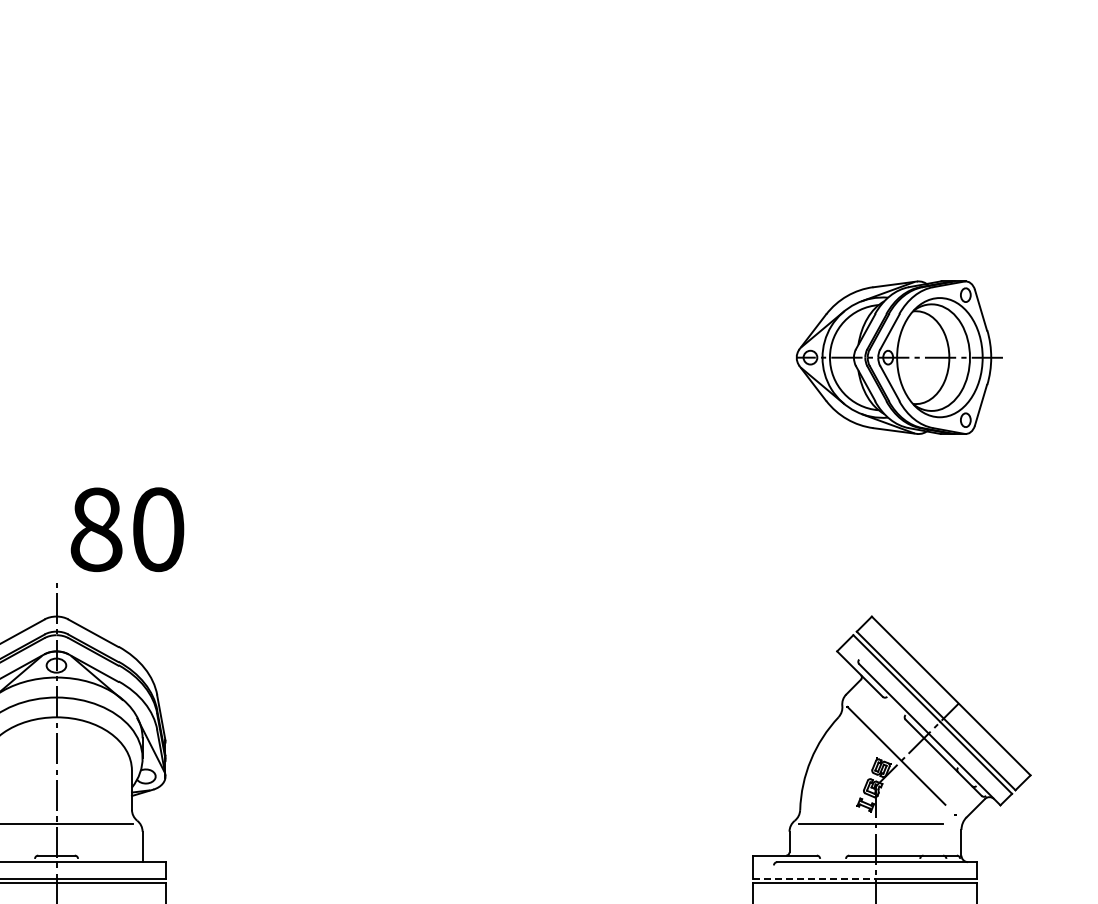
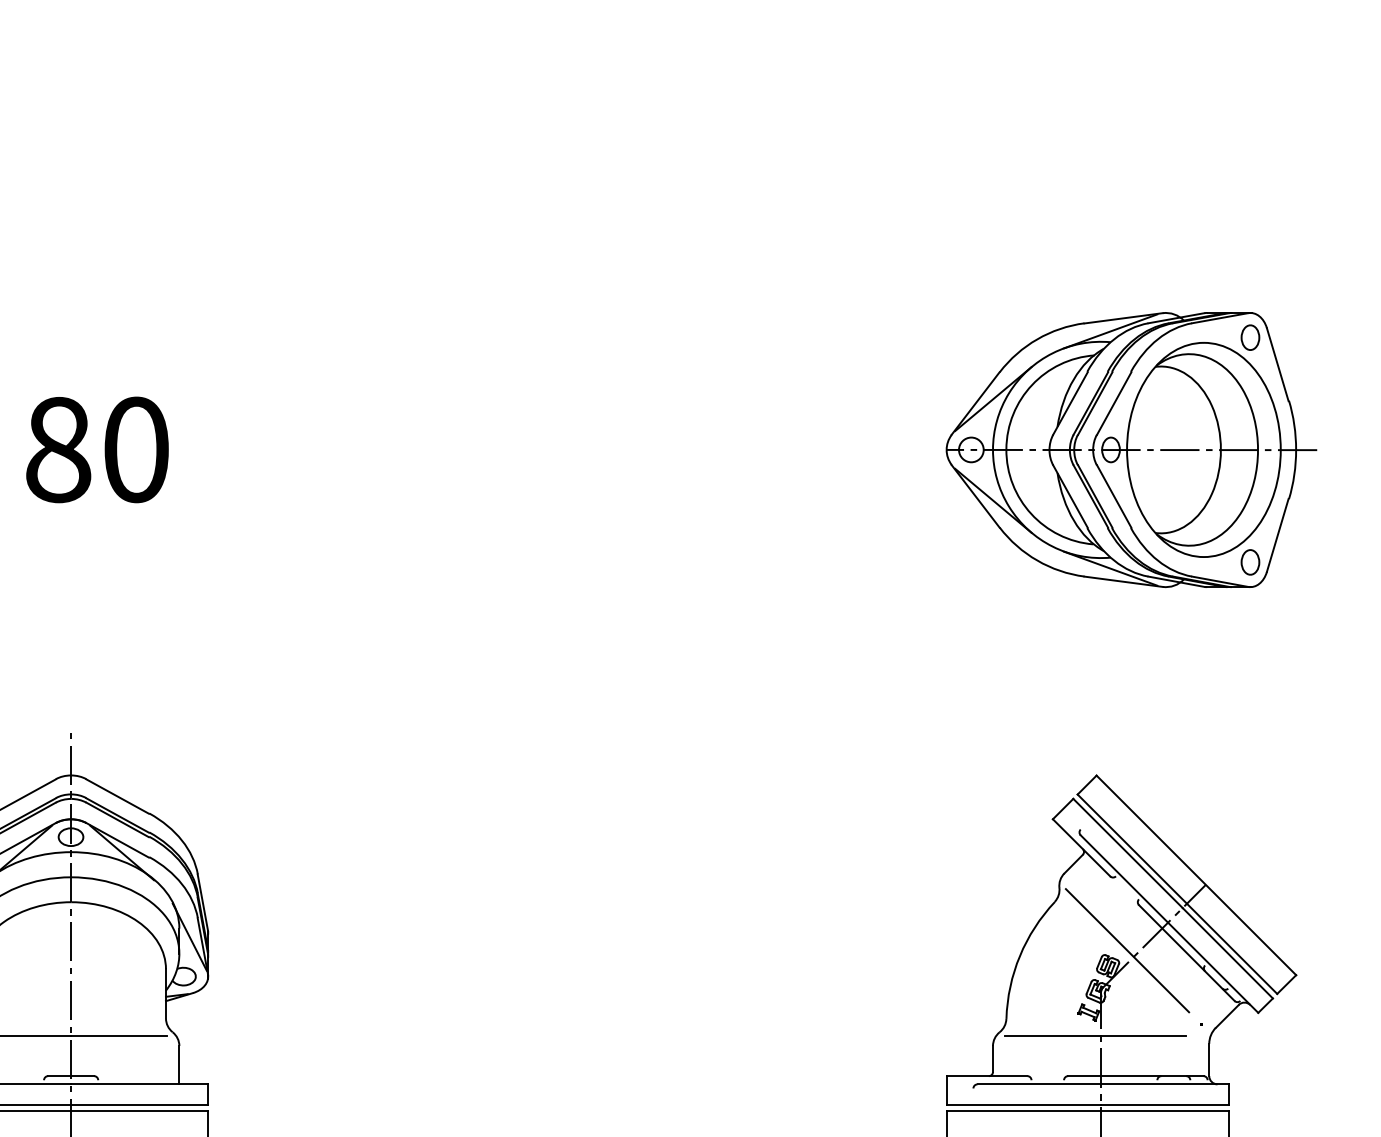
part: (899, 357) -> (1131, 449), size x1.43
text: (127, 529) -> (97, 449), moved
line: (814, 878) -> (1024, 1104), dashed -> solid

